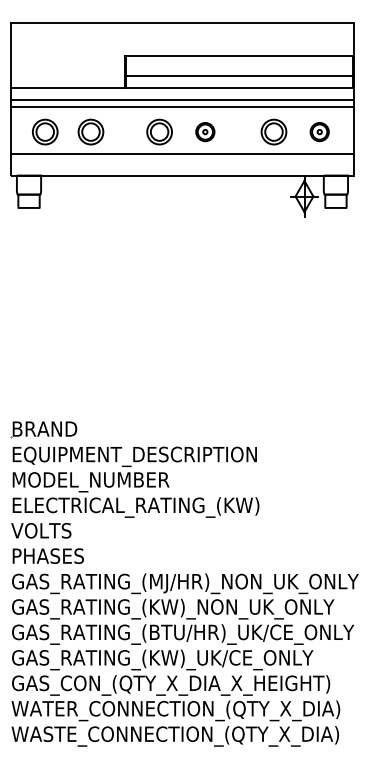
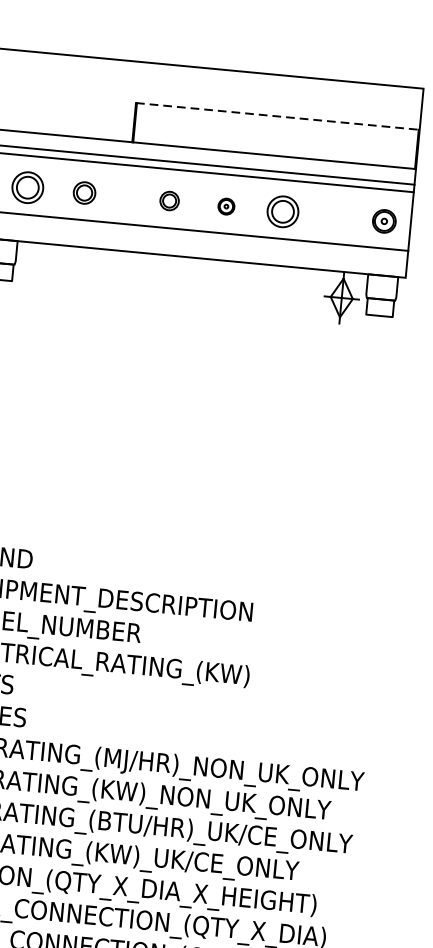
line: (240, 56) -> (278, 116), solid -> dashed
line: (239, 75) -> (275, 140), removed
part: (90, 131) -> (84, 192), size x0.7
part: (159, 131) -> (169, 200), size x0.6
part: (273, 131) -> (282, 211), moved
part: (205, 132) -> (226, 207), size x0.7
part: (319, 132) -> (384, 221), moved

